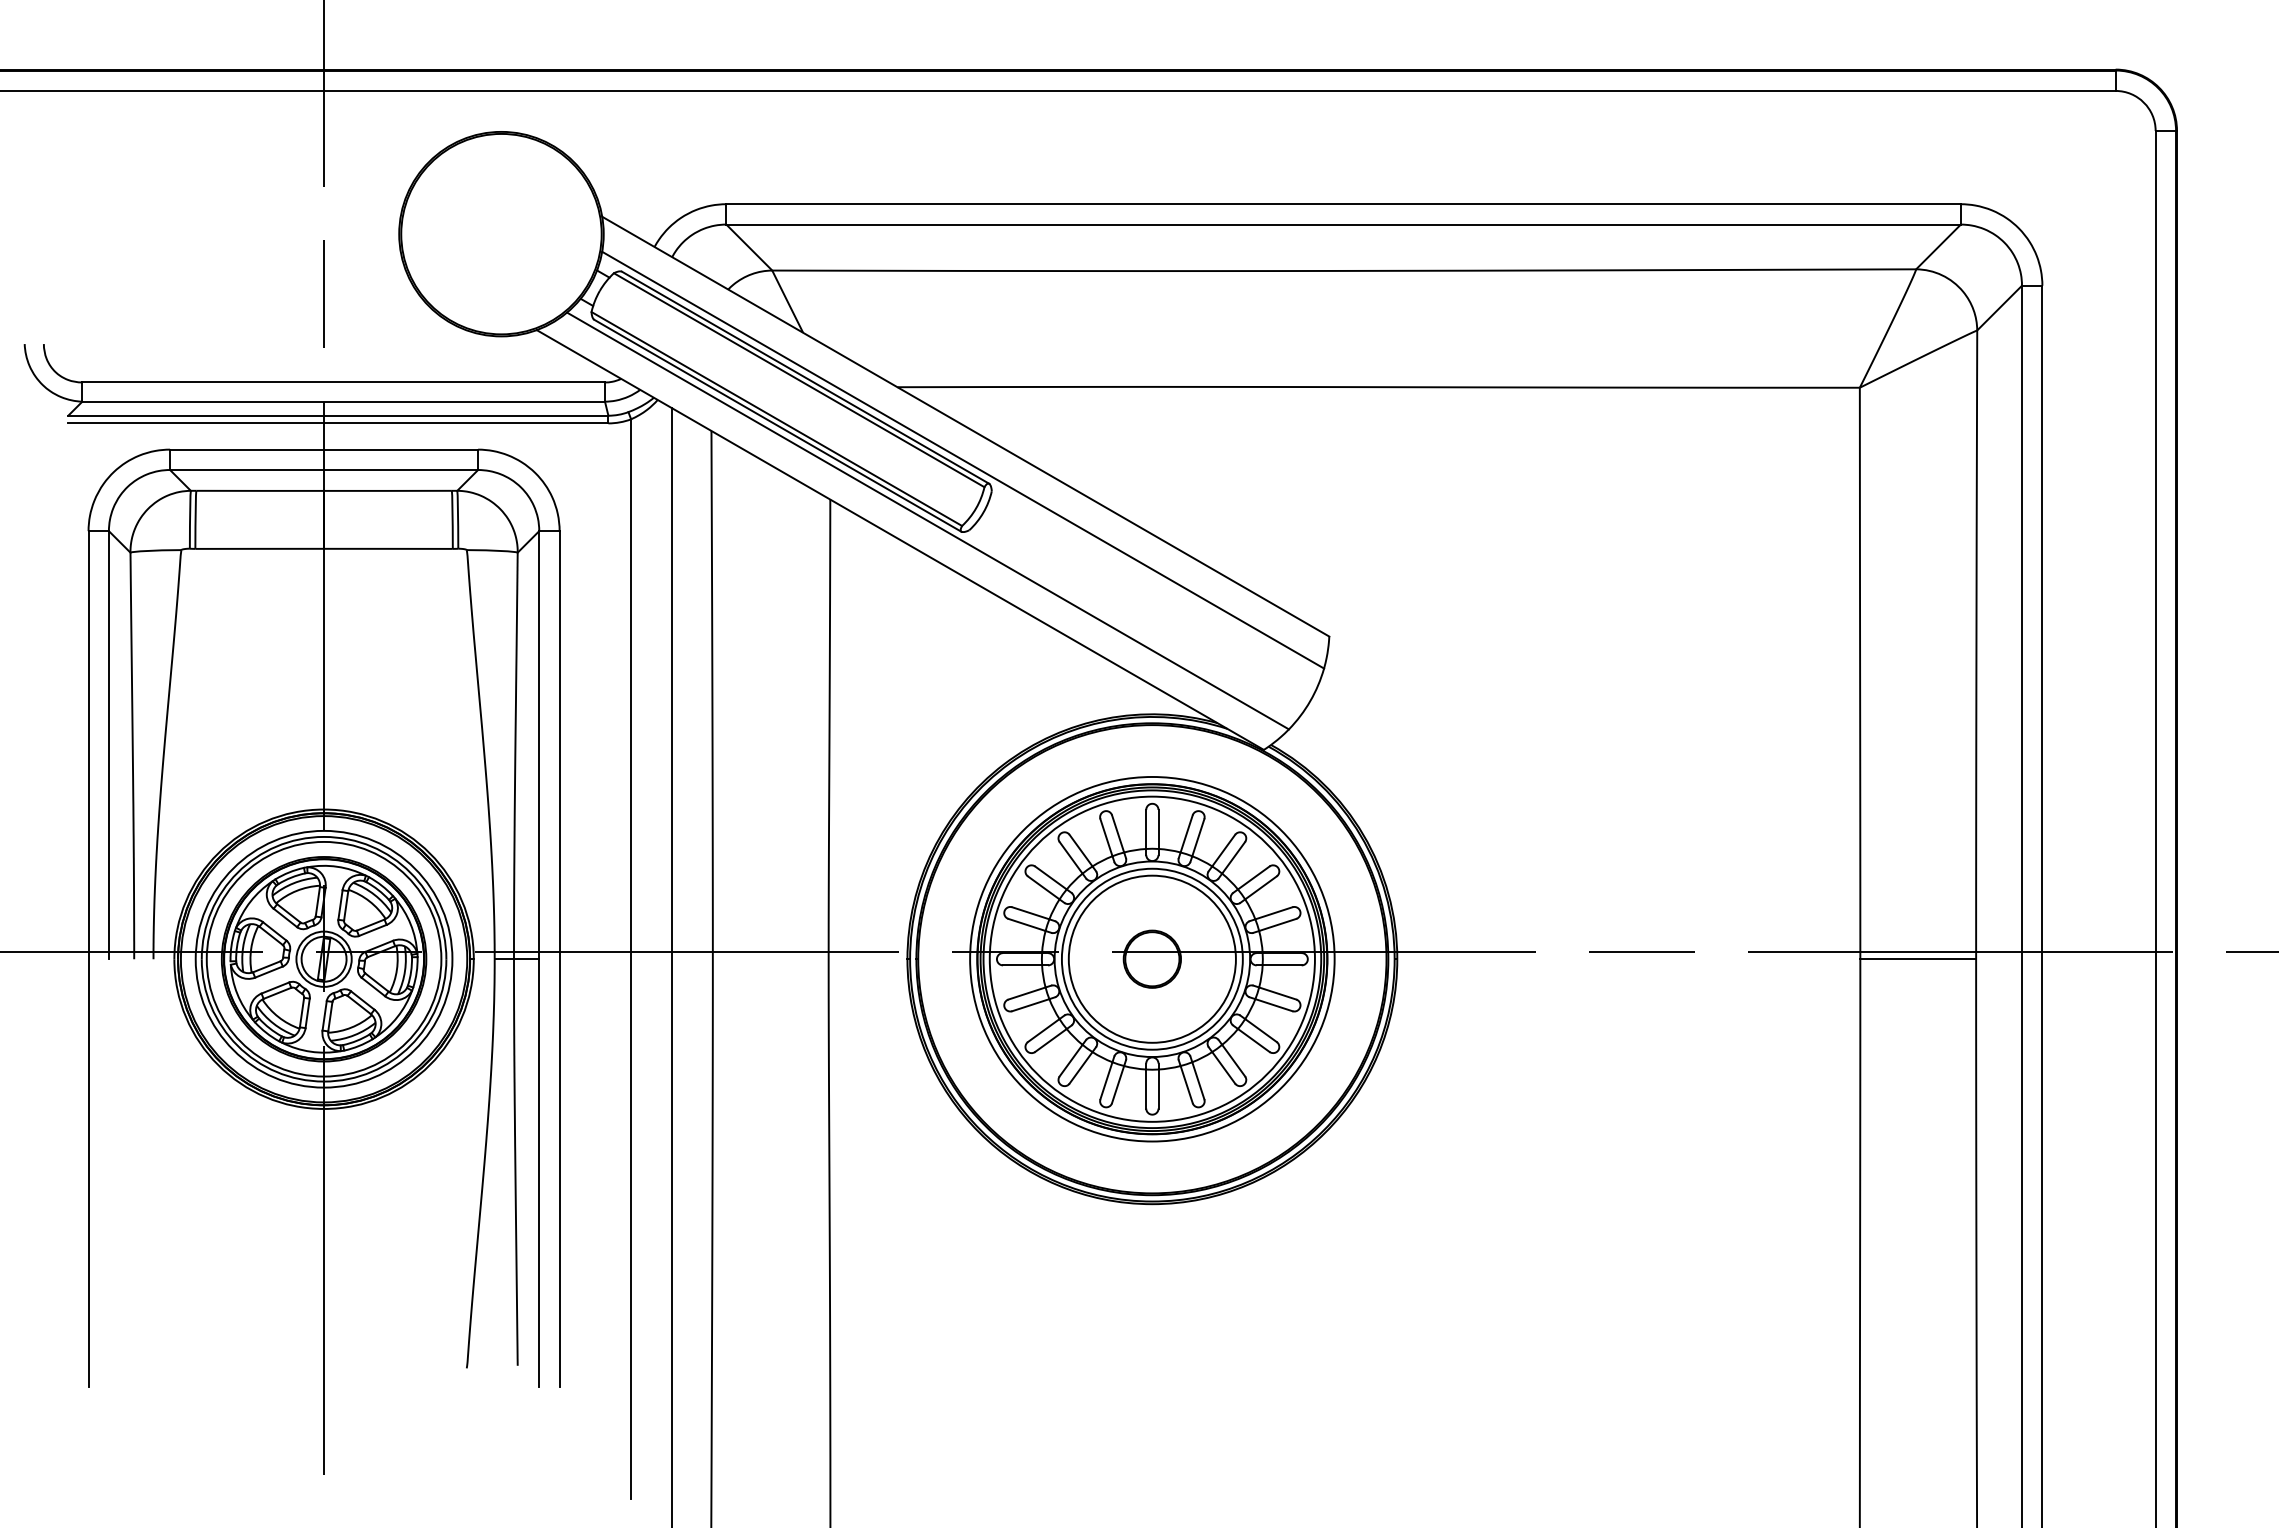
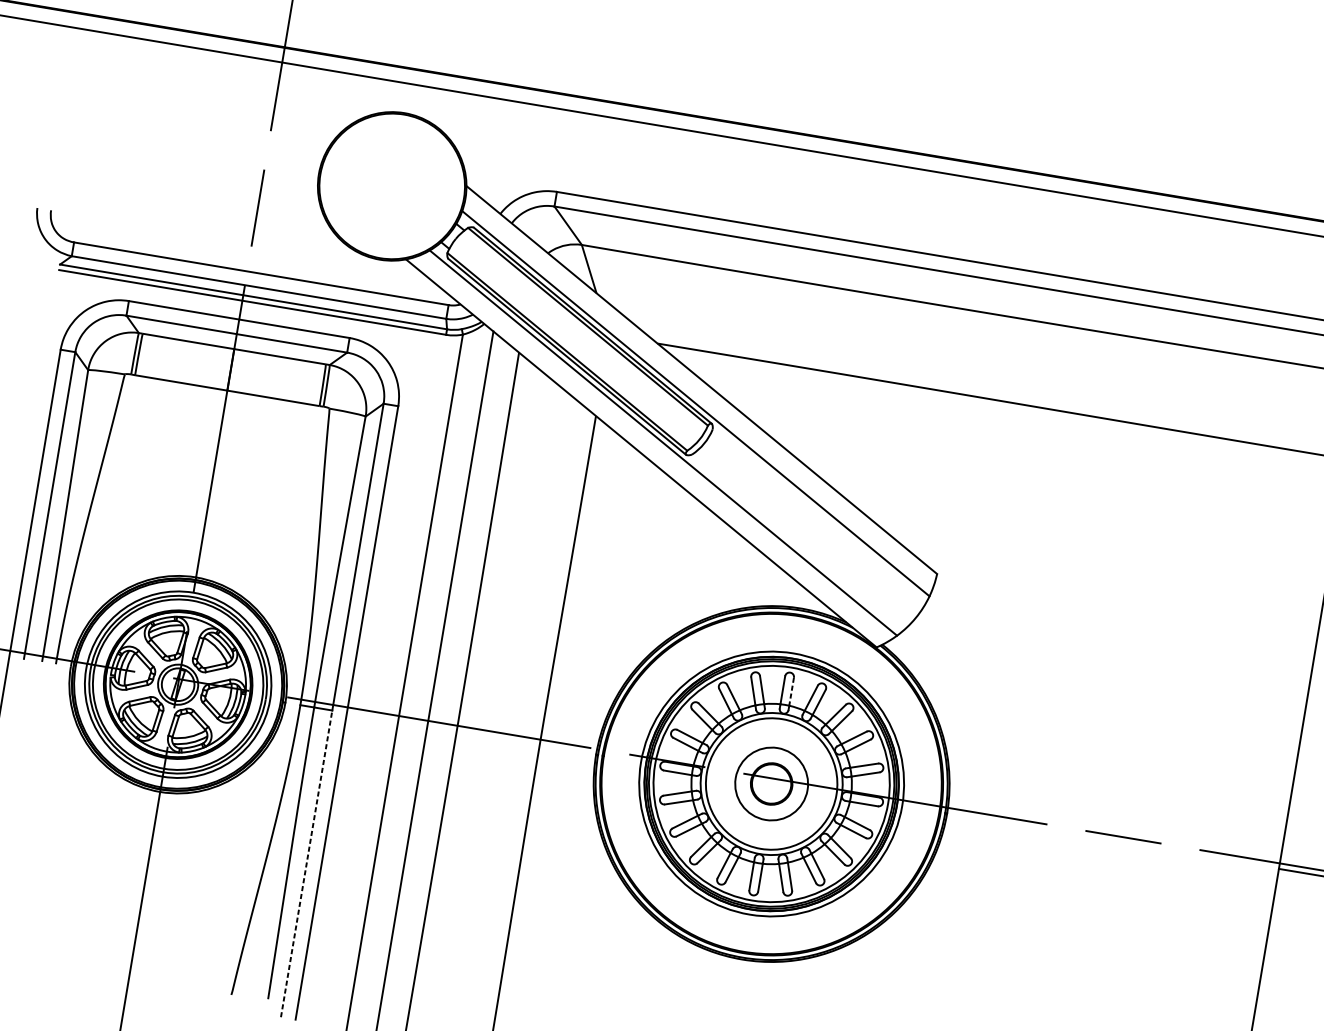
line: (1158, 829) -> (791, 691), solid -> dashed
circle: (1151, 958) -> (771, 783), size x0.6
line: (539, 1172) -> (306, 863), solid -> dashed

